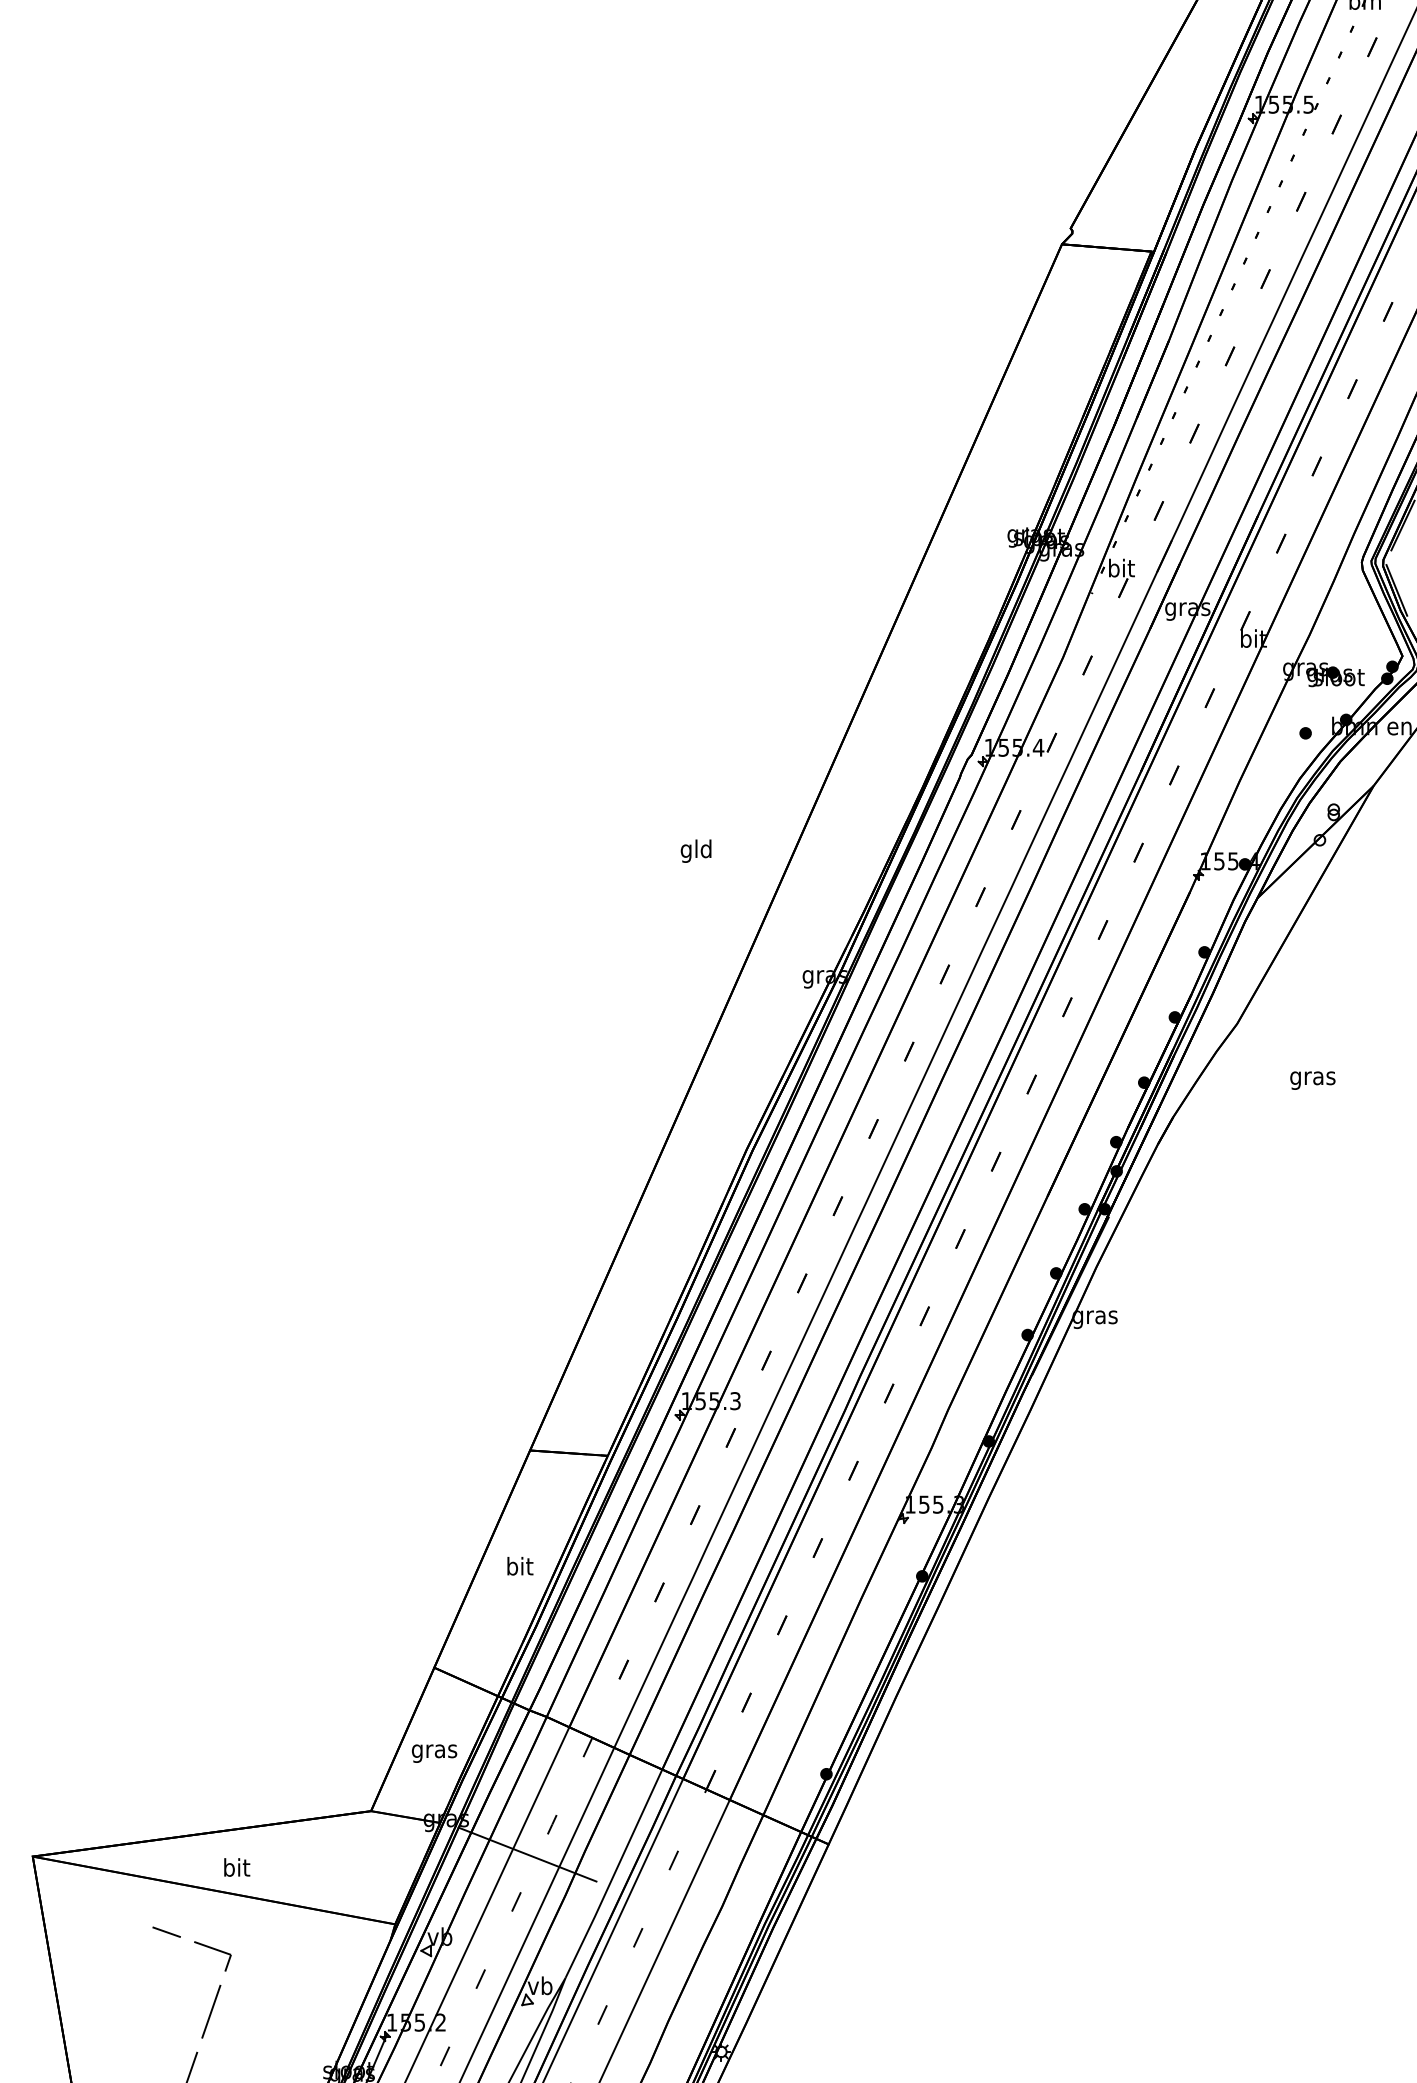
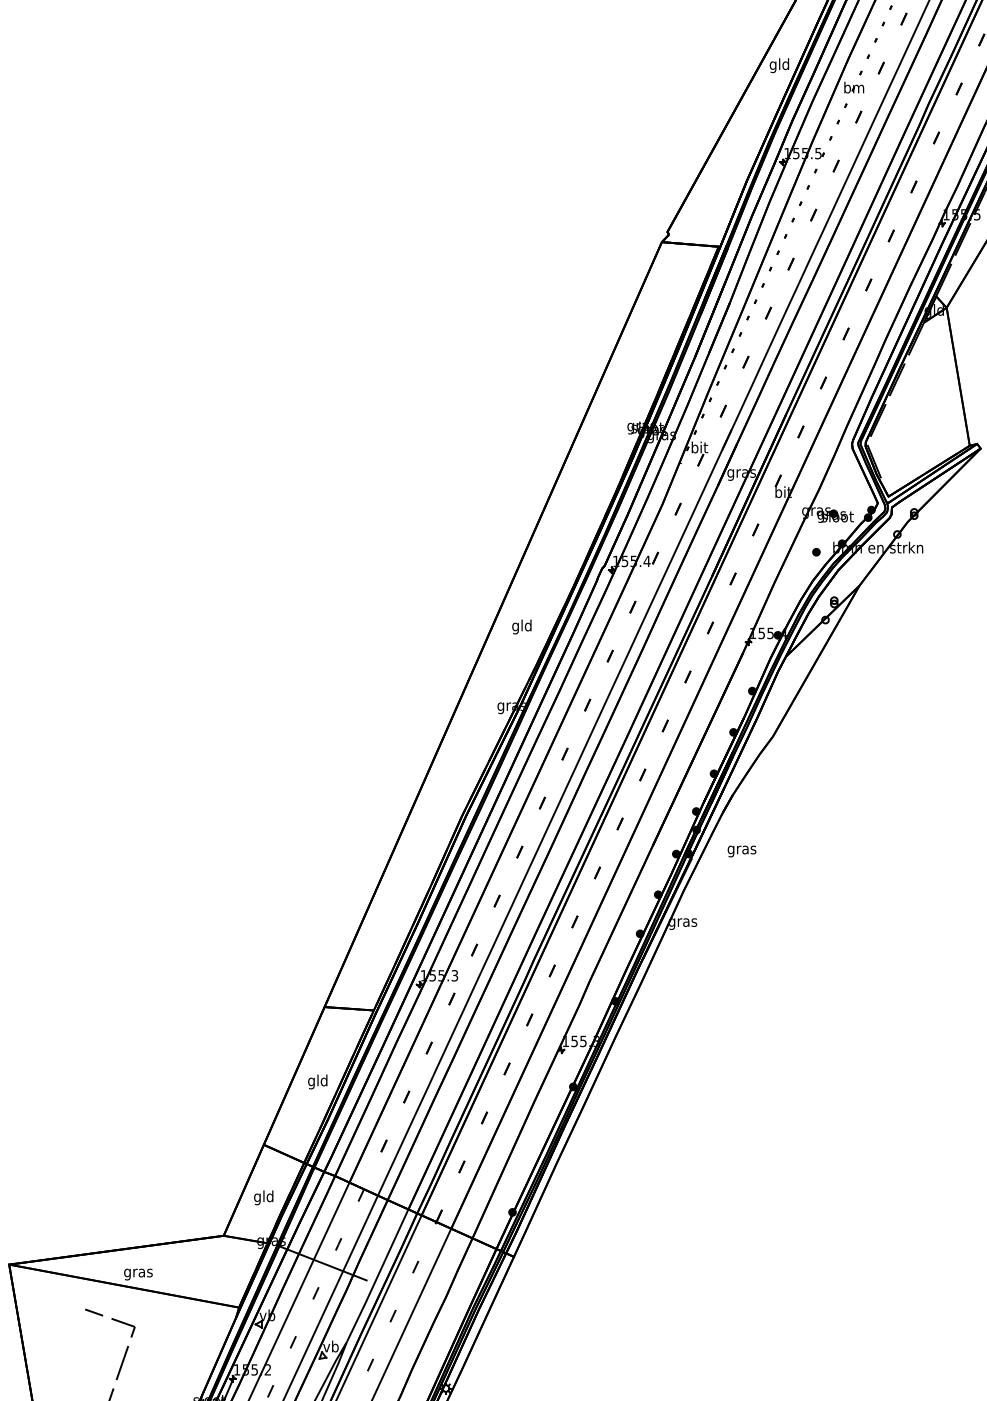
text: (695, 850) -> (521, 626), moved
text: (1312, 1080) -> (741, 851), moved
text: (518, 1567) -> (317, 1081), bit -> gld
text: (433, 1750) -> (263, 1197), gras -> gld
text: (236, 1869) -> (138, 1272), bit -> gras

